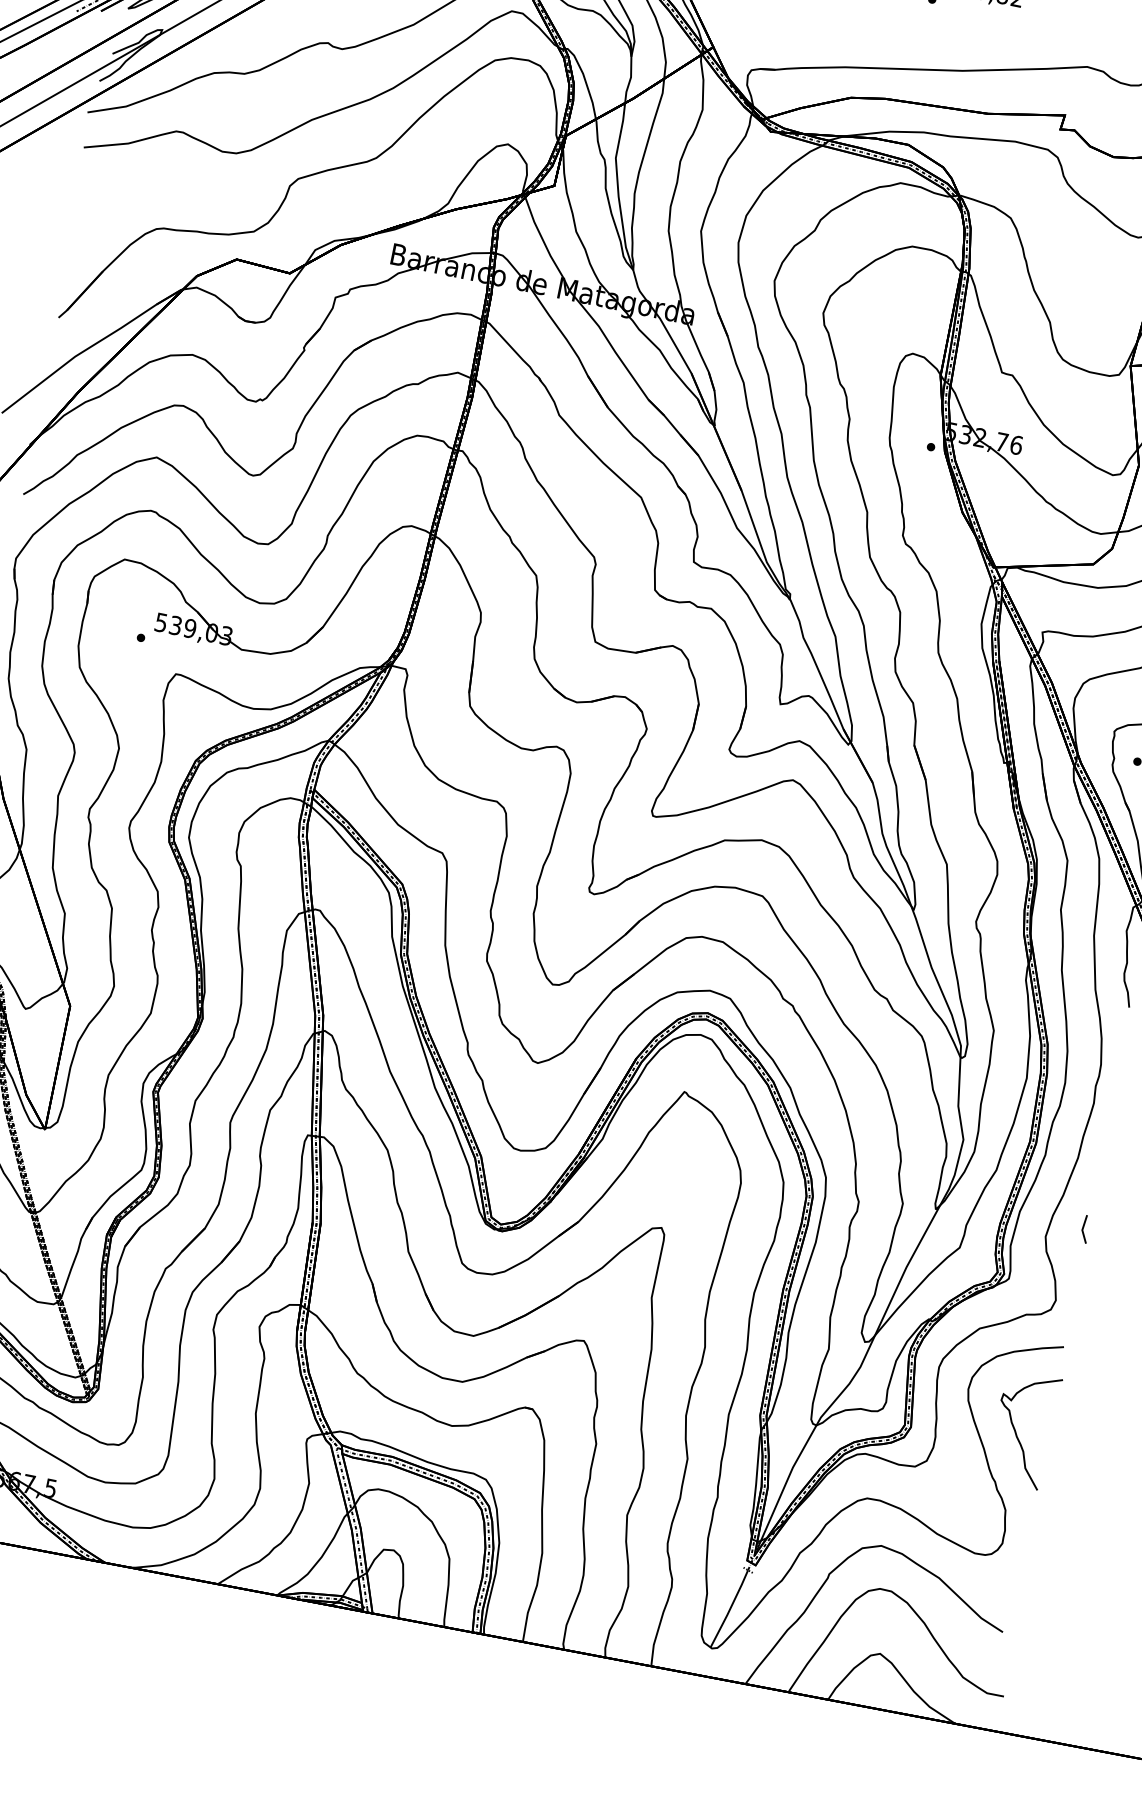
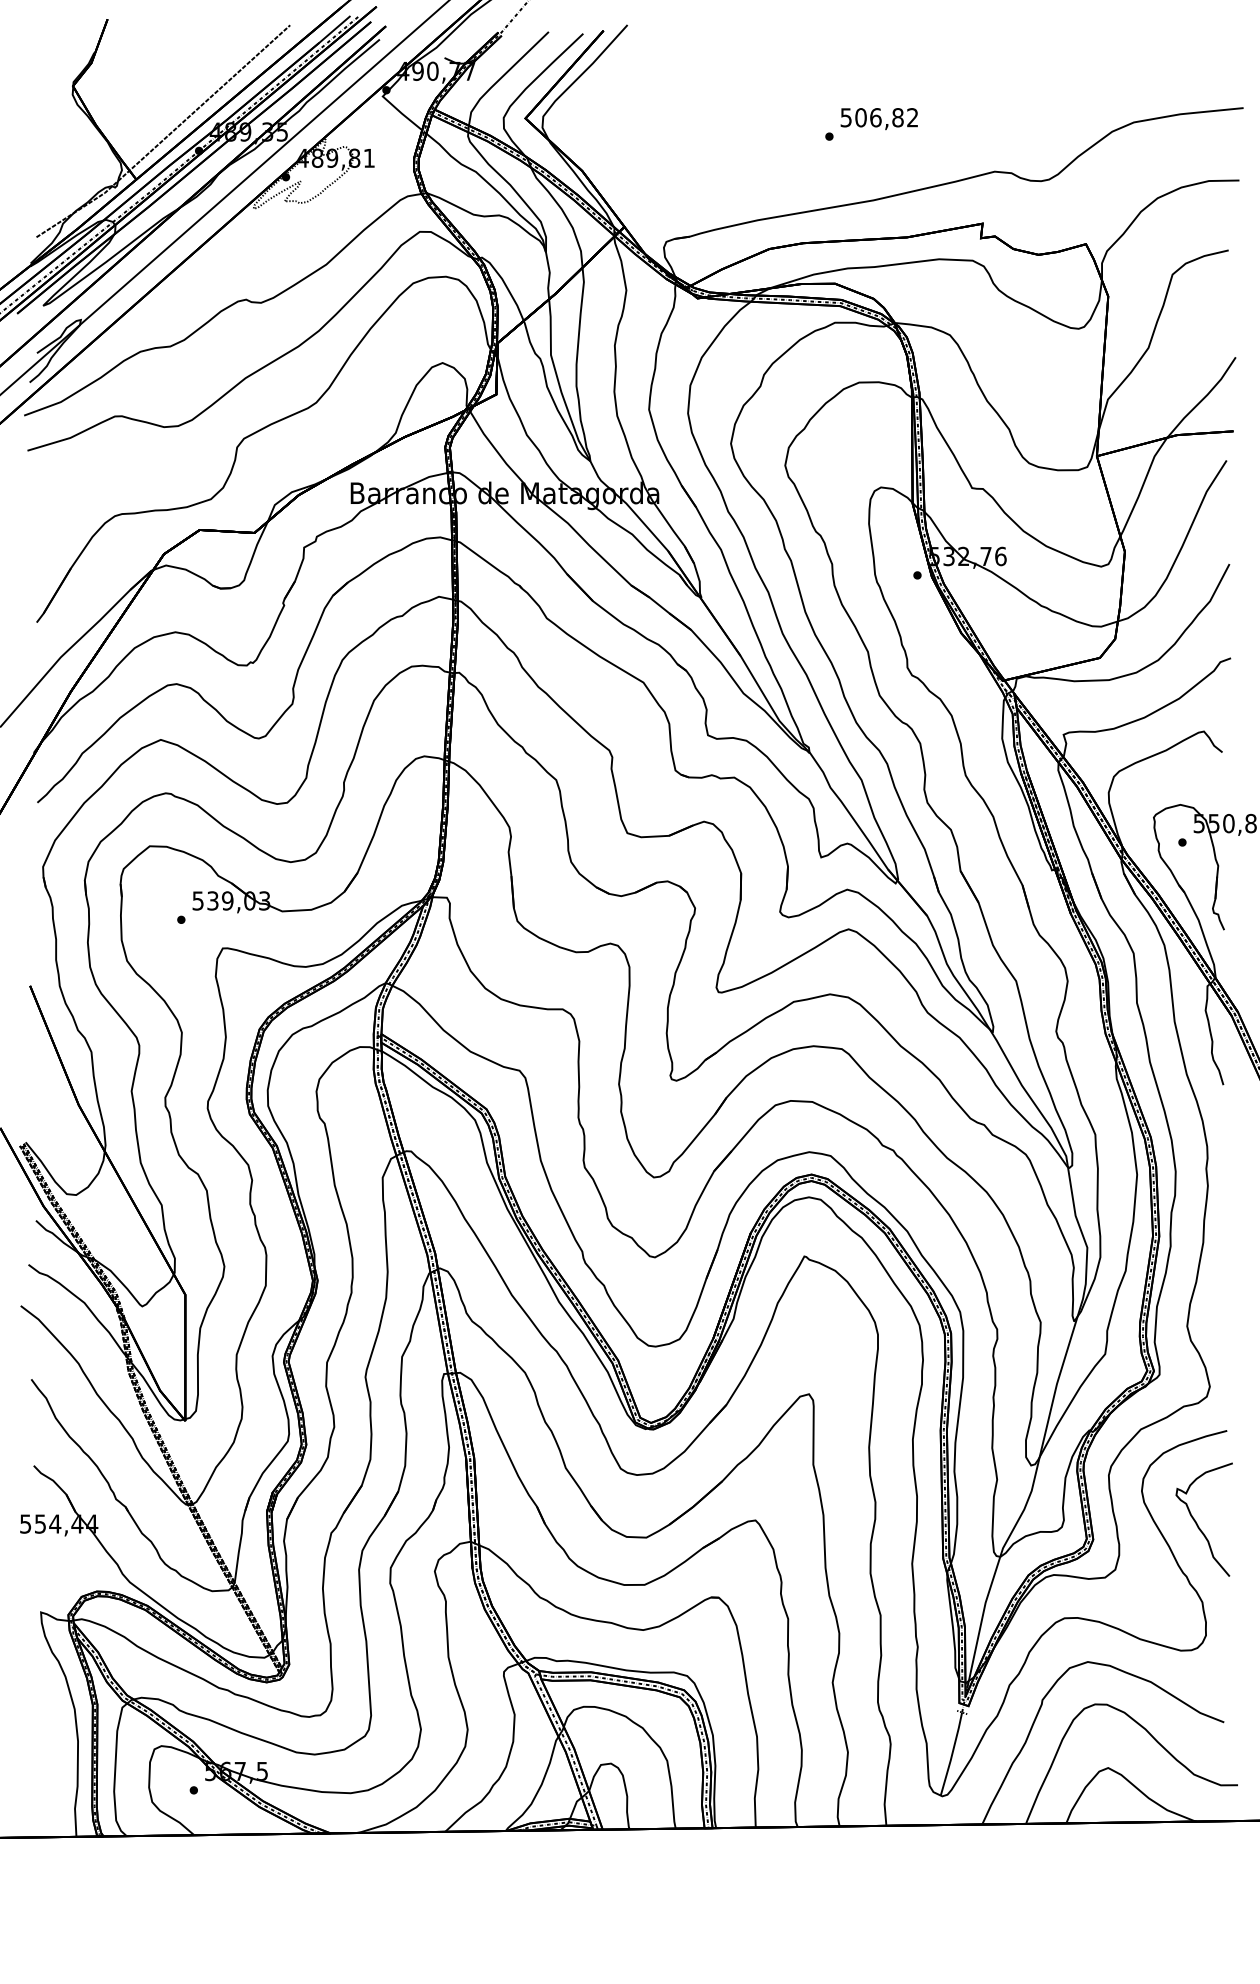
line: (1084, 1227) -> (1223, 1309), removed

